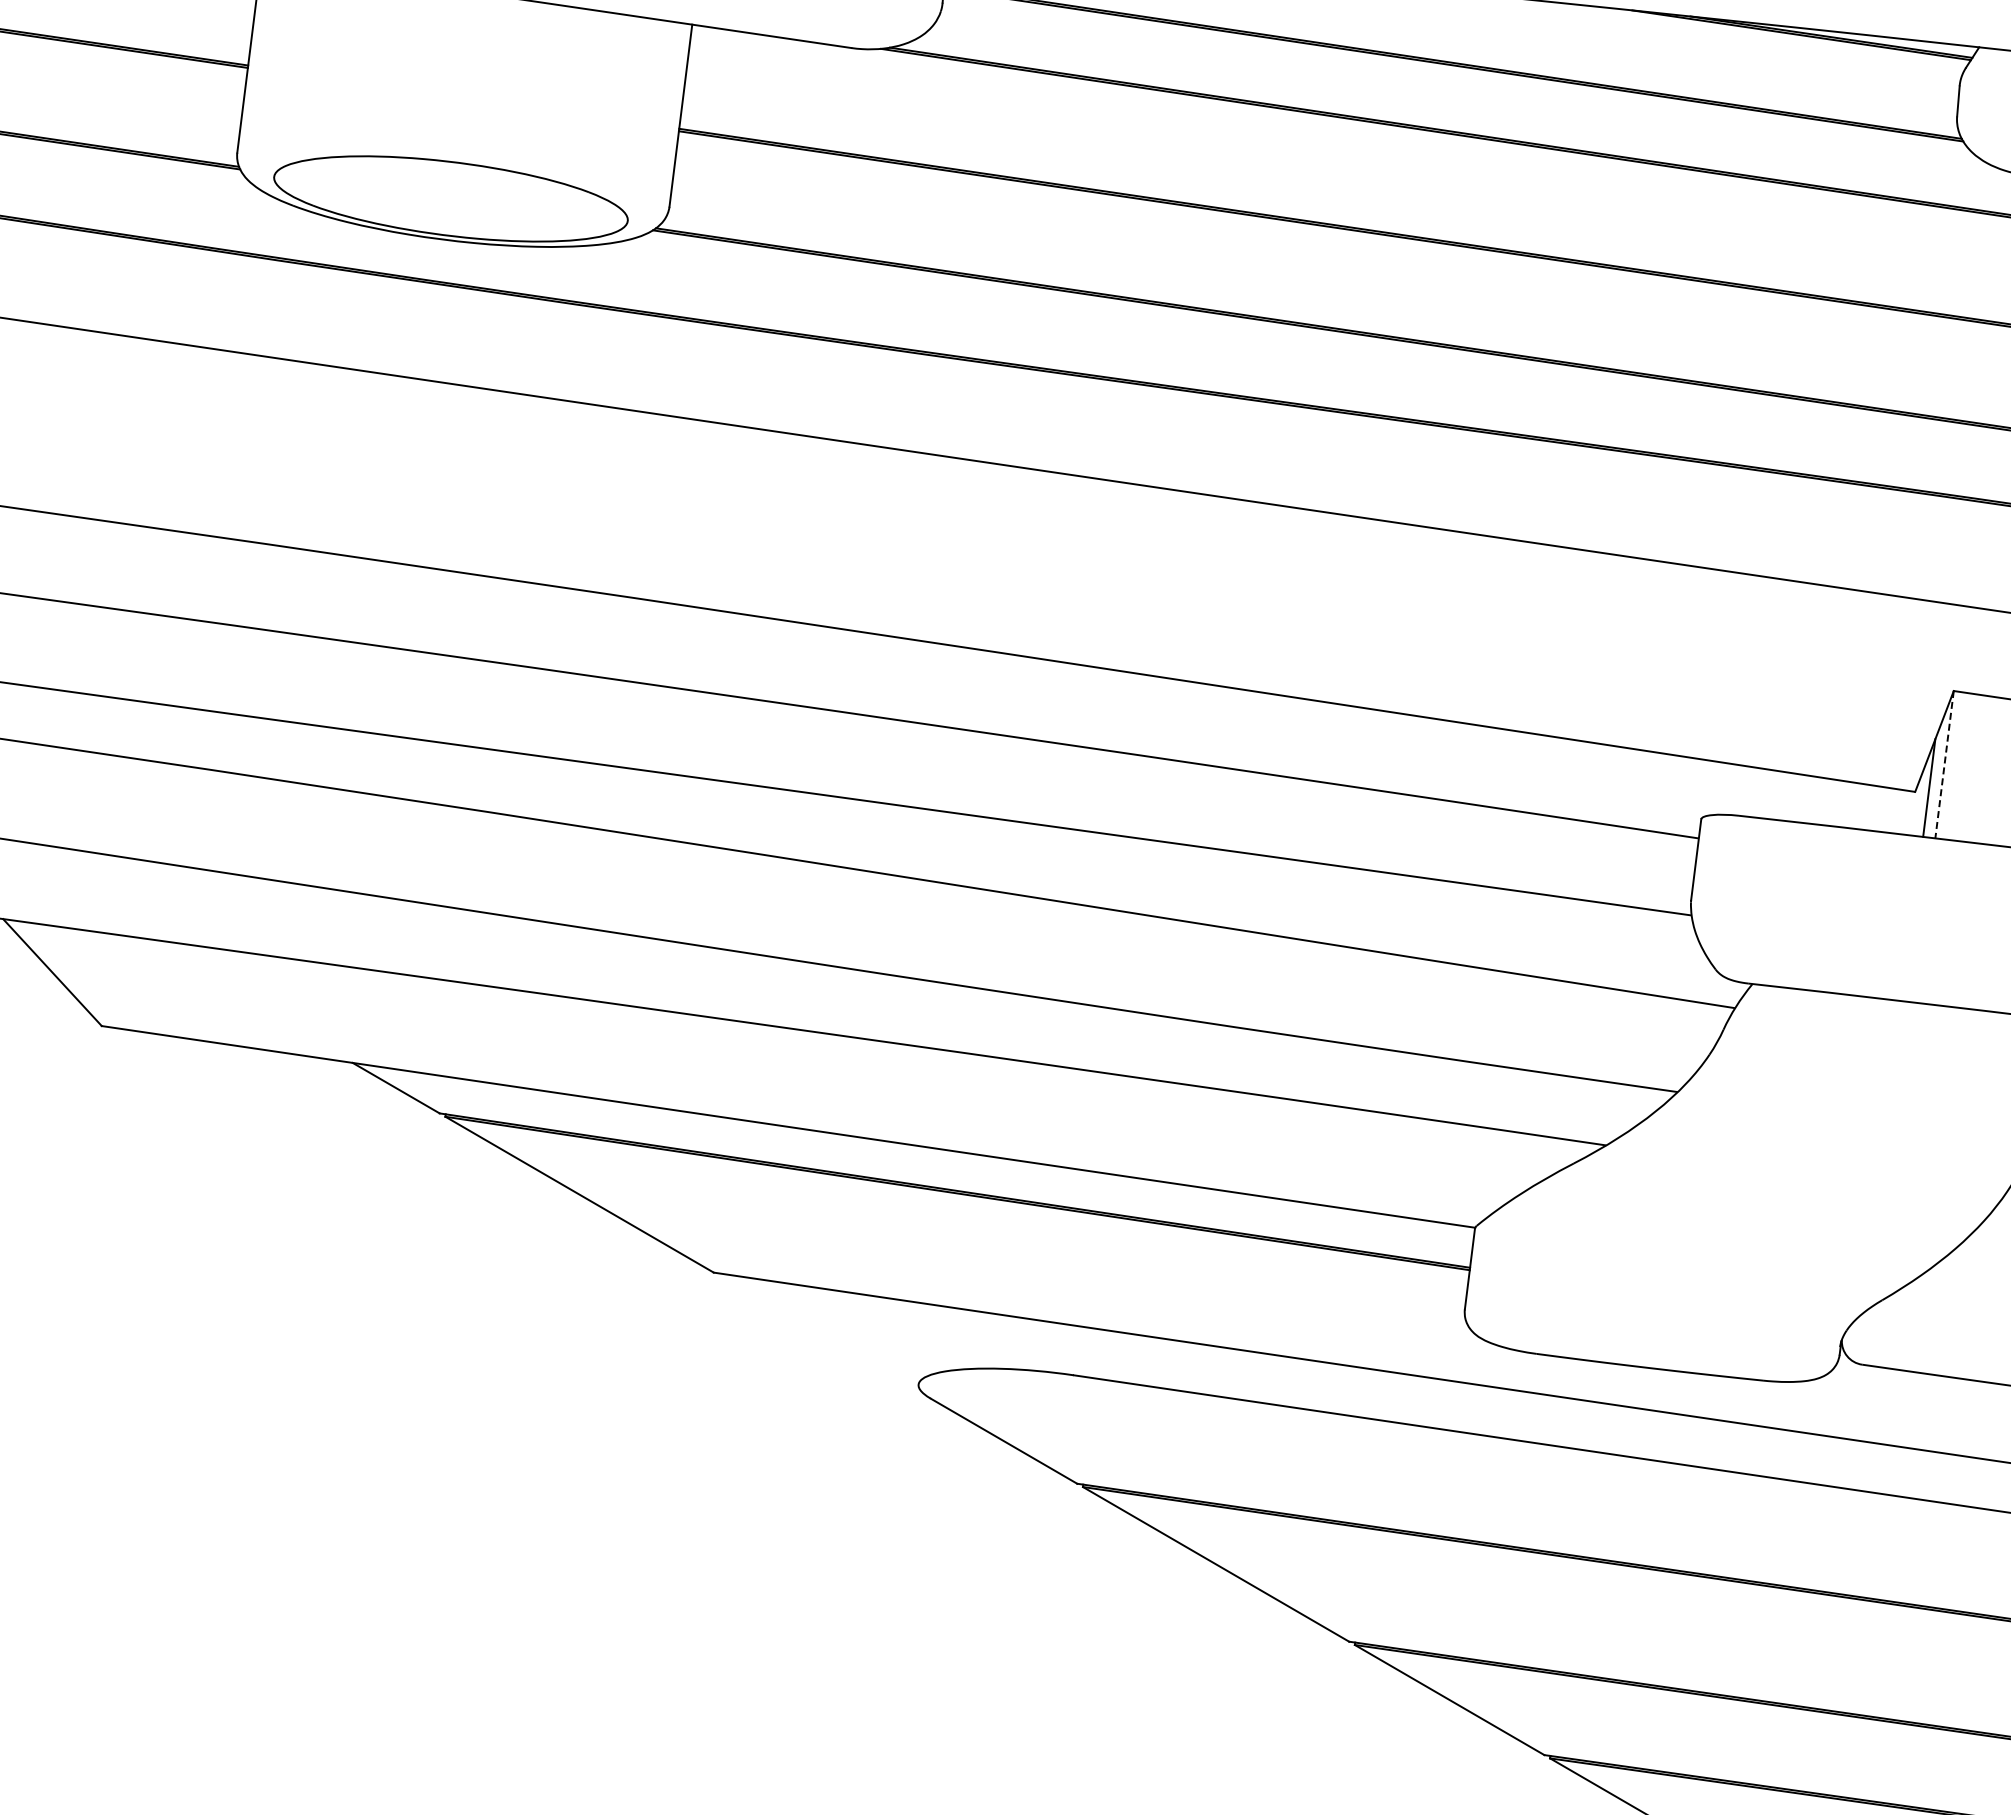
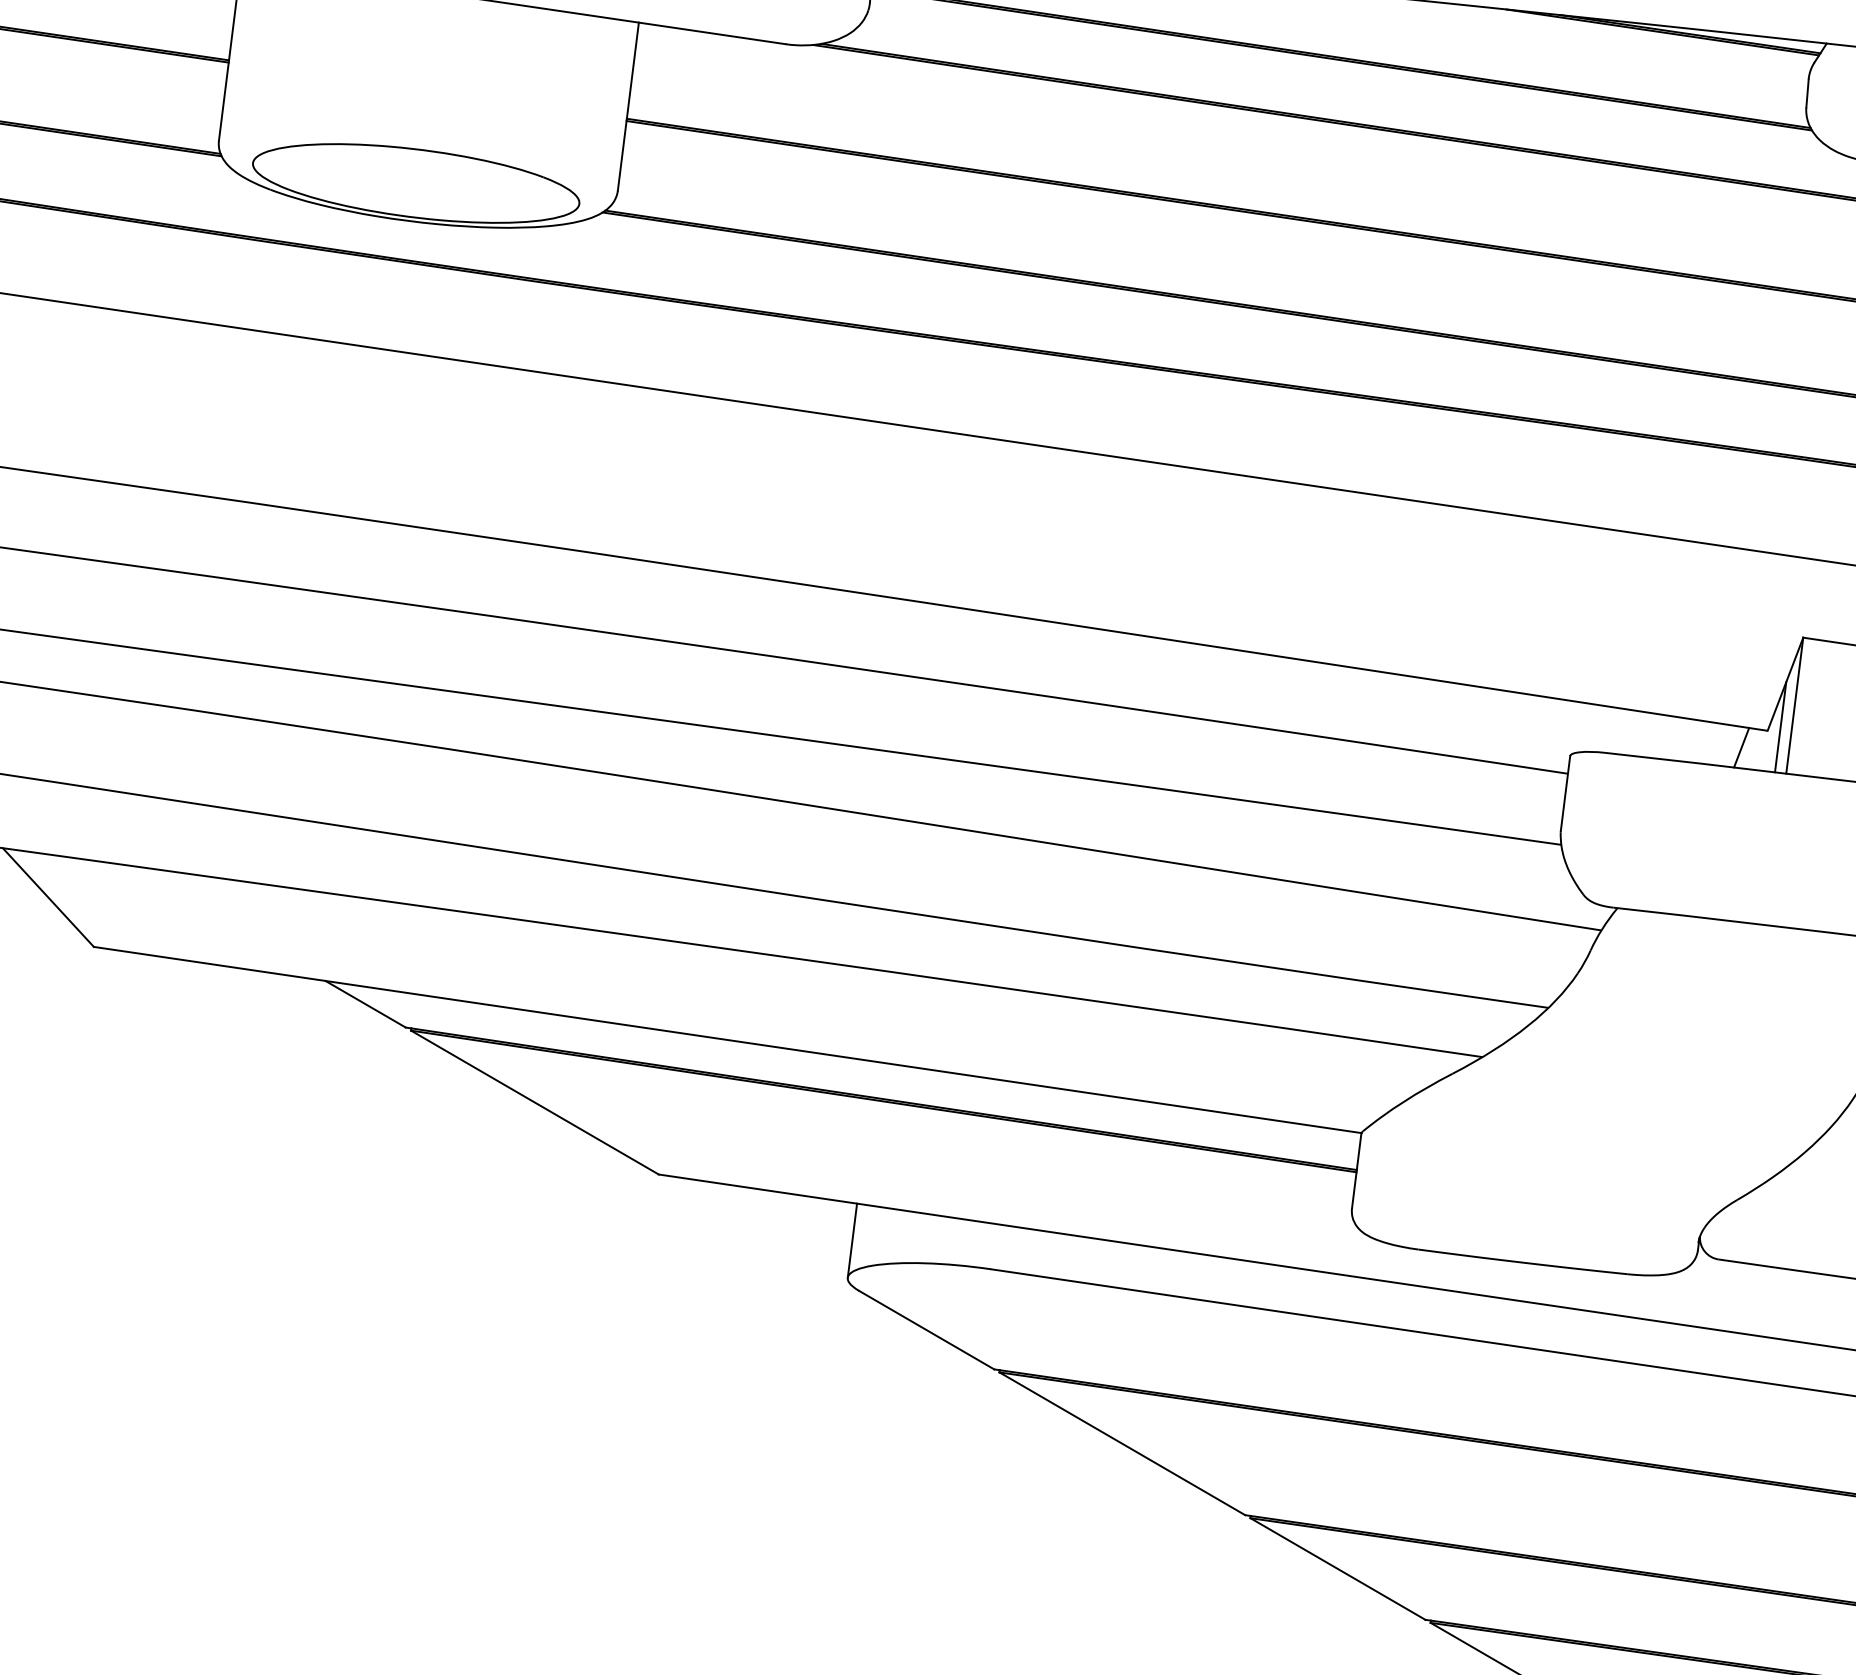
line: (1944, 765) -> (1794, 706), dashed -> solid
line: (1886, 809) -> (1741, 747), added
line: (923, 1344) -> (852, 1240), added

